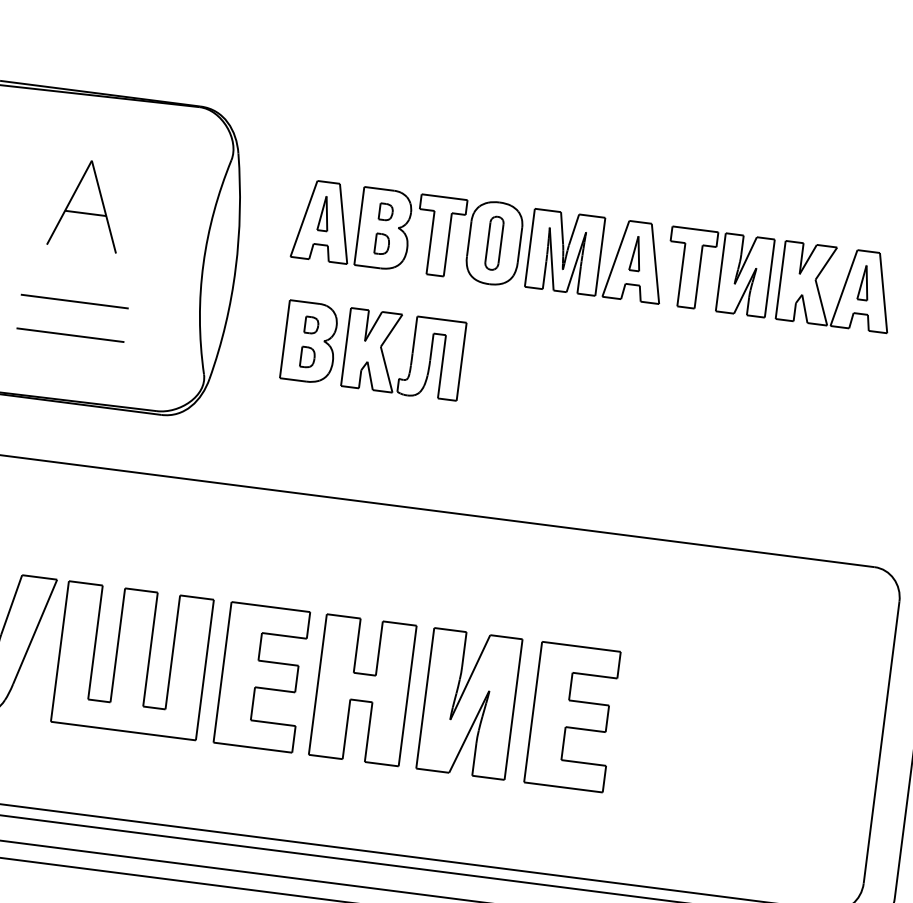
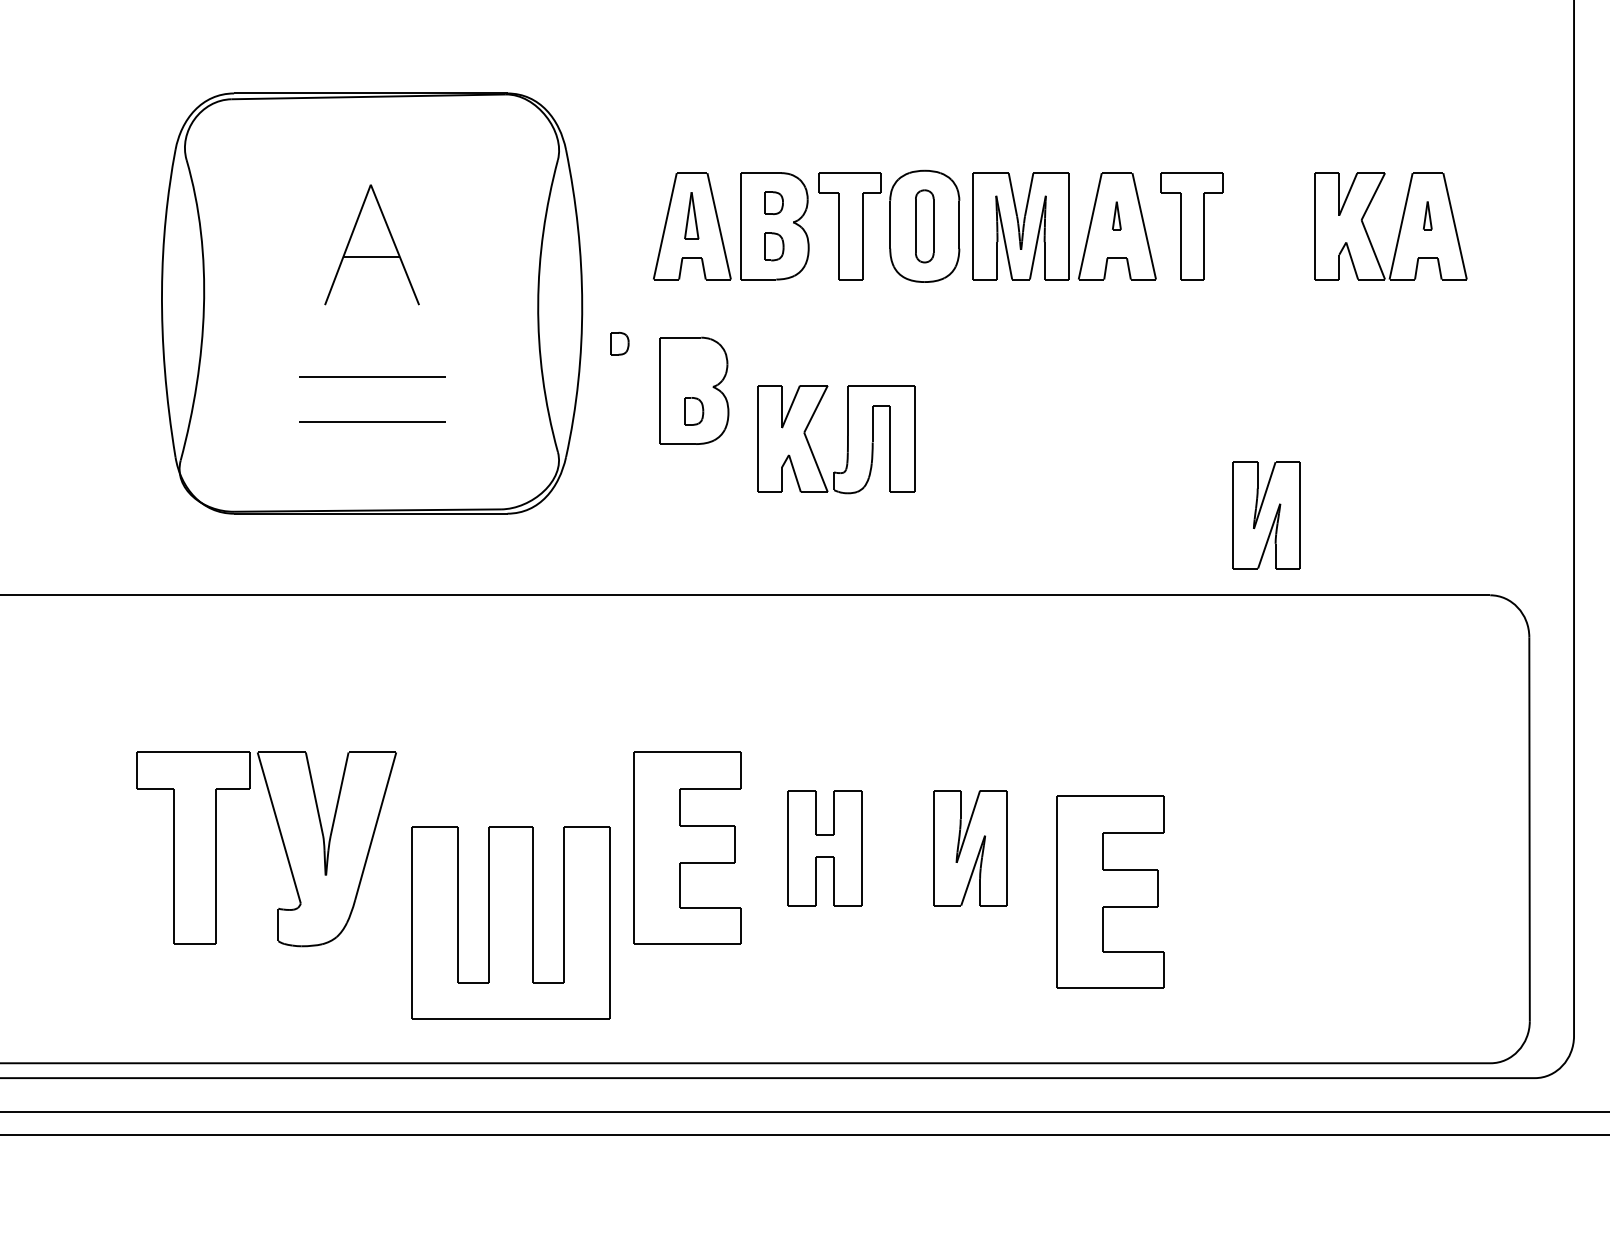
part: (636, 253) -> (1116, 215), size x0.6
part: (745, 275) -> (1266, 515), moved
part: (864, 282) -> (1427, 215), size x0.6
part: (311, 325) -> (619, 343), moved
part: (411, 355) -> (847, 439), moved
part: (132, 660) -> (510, 922), moved
part: (362, 689) -> (824, 847), size x0.6
part: (469, 703) -> (970, 847), size x0.6
part: (572, 716) -> (1110, 891), moved

